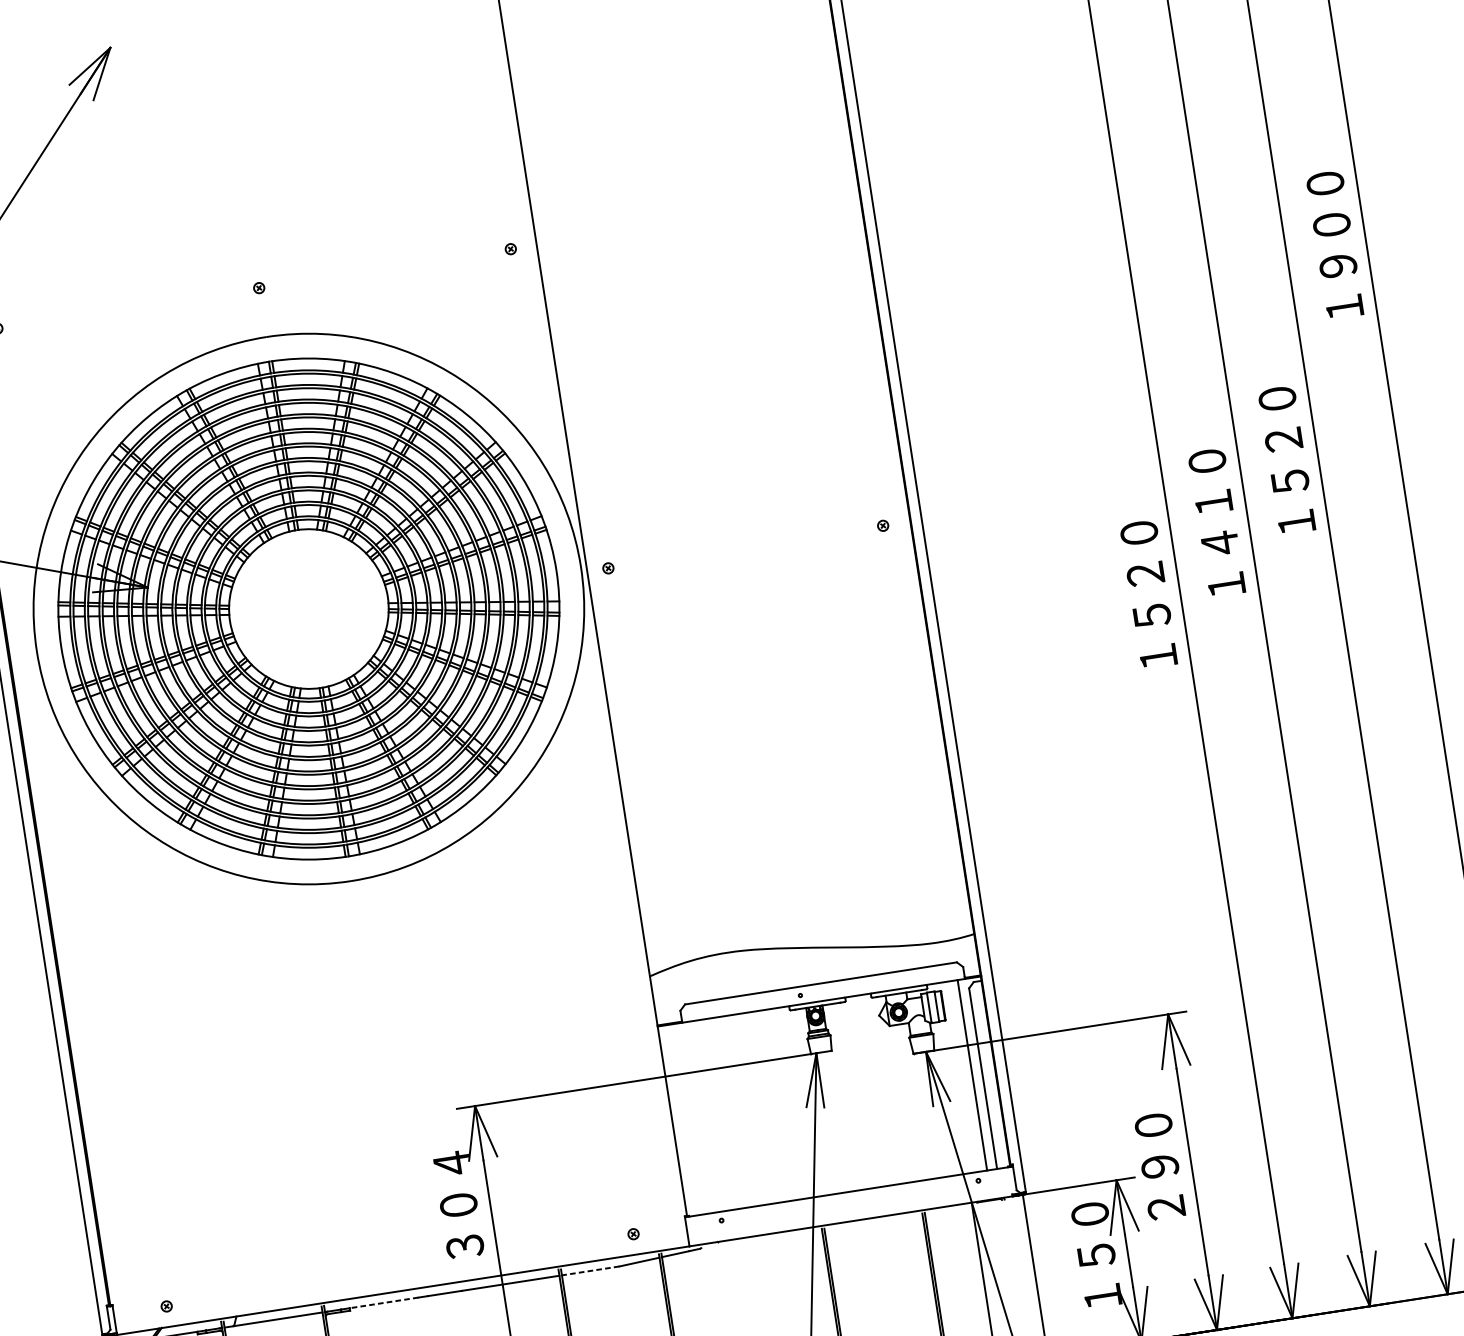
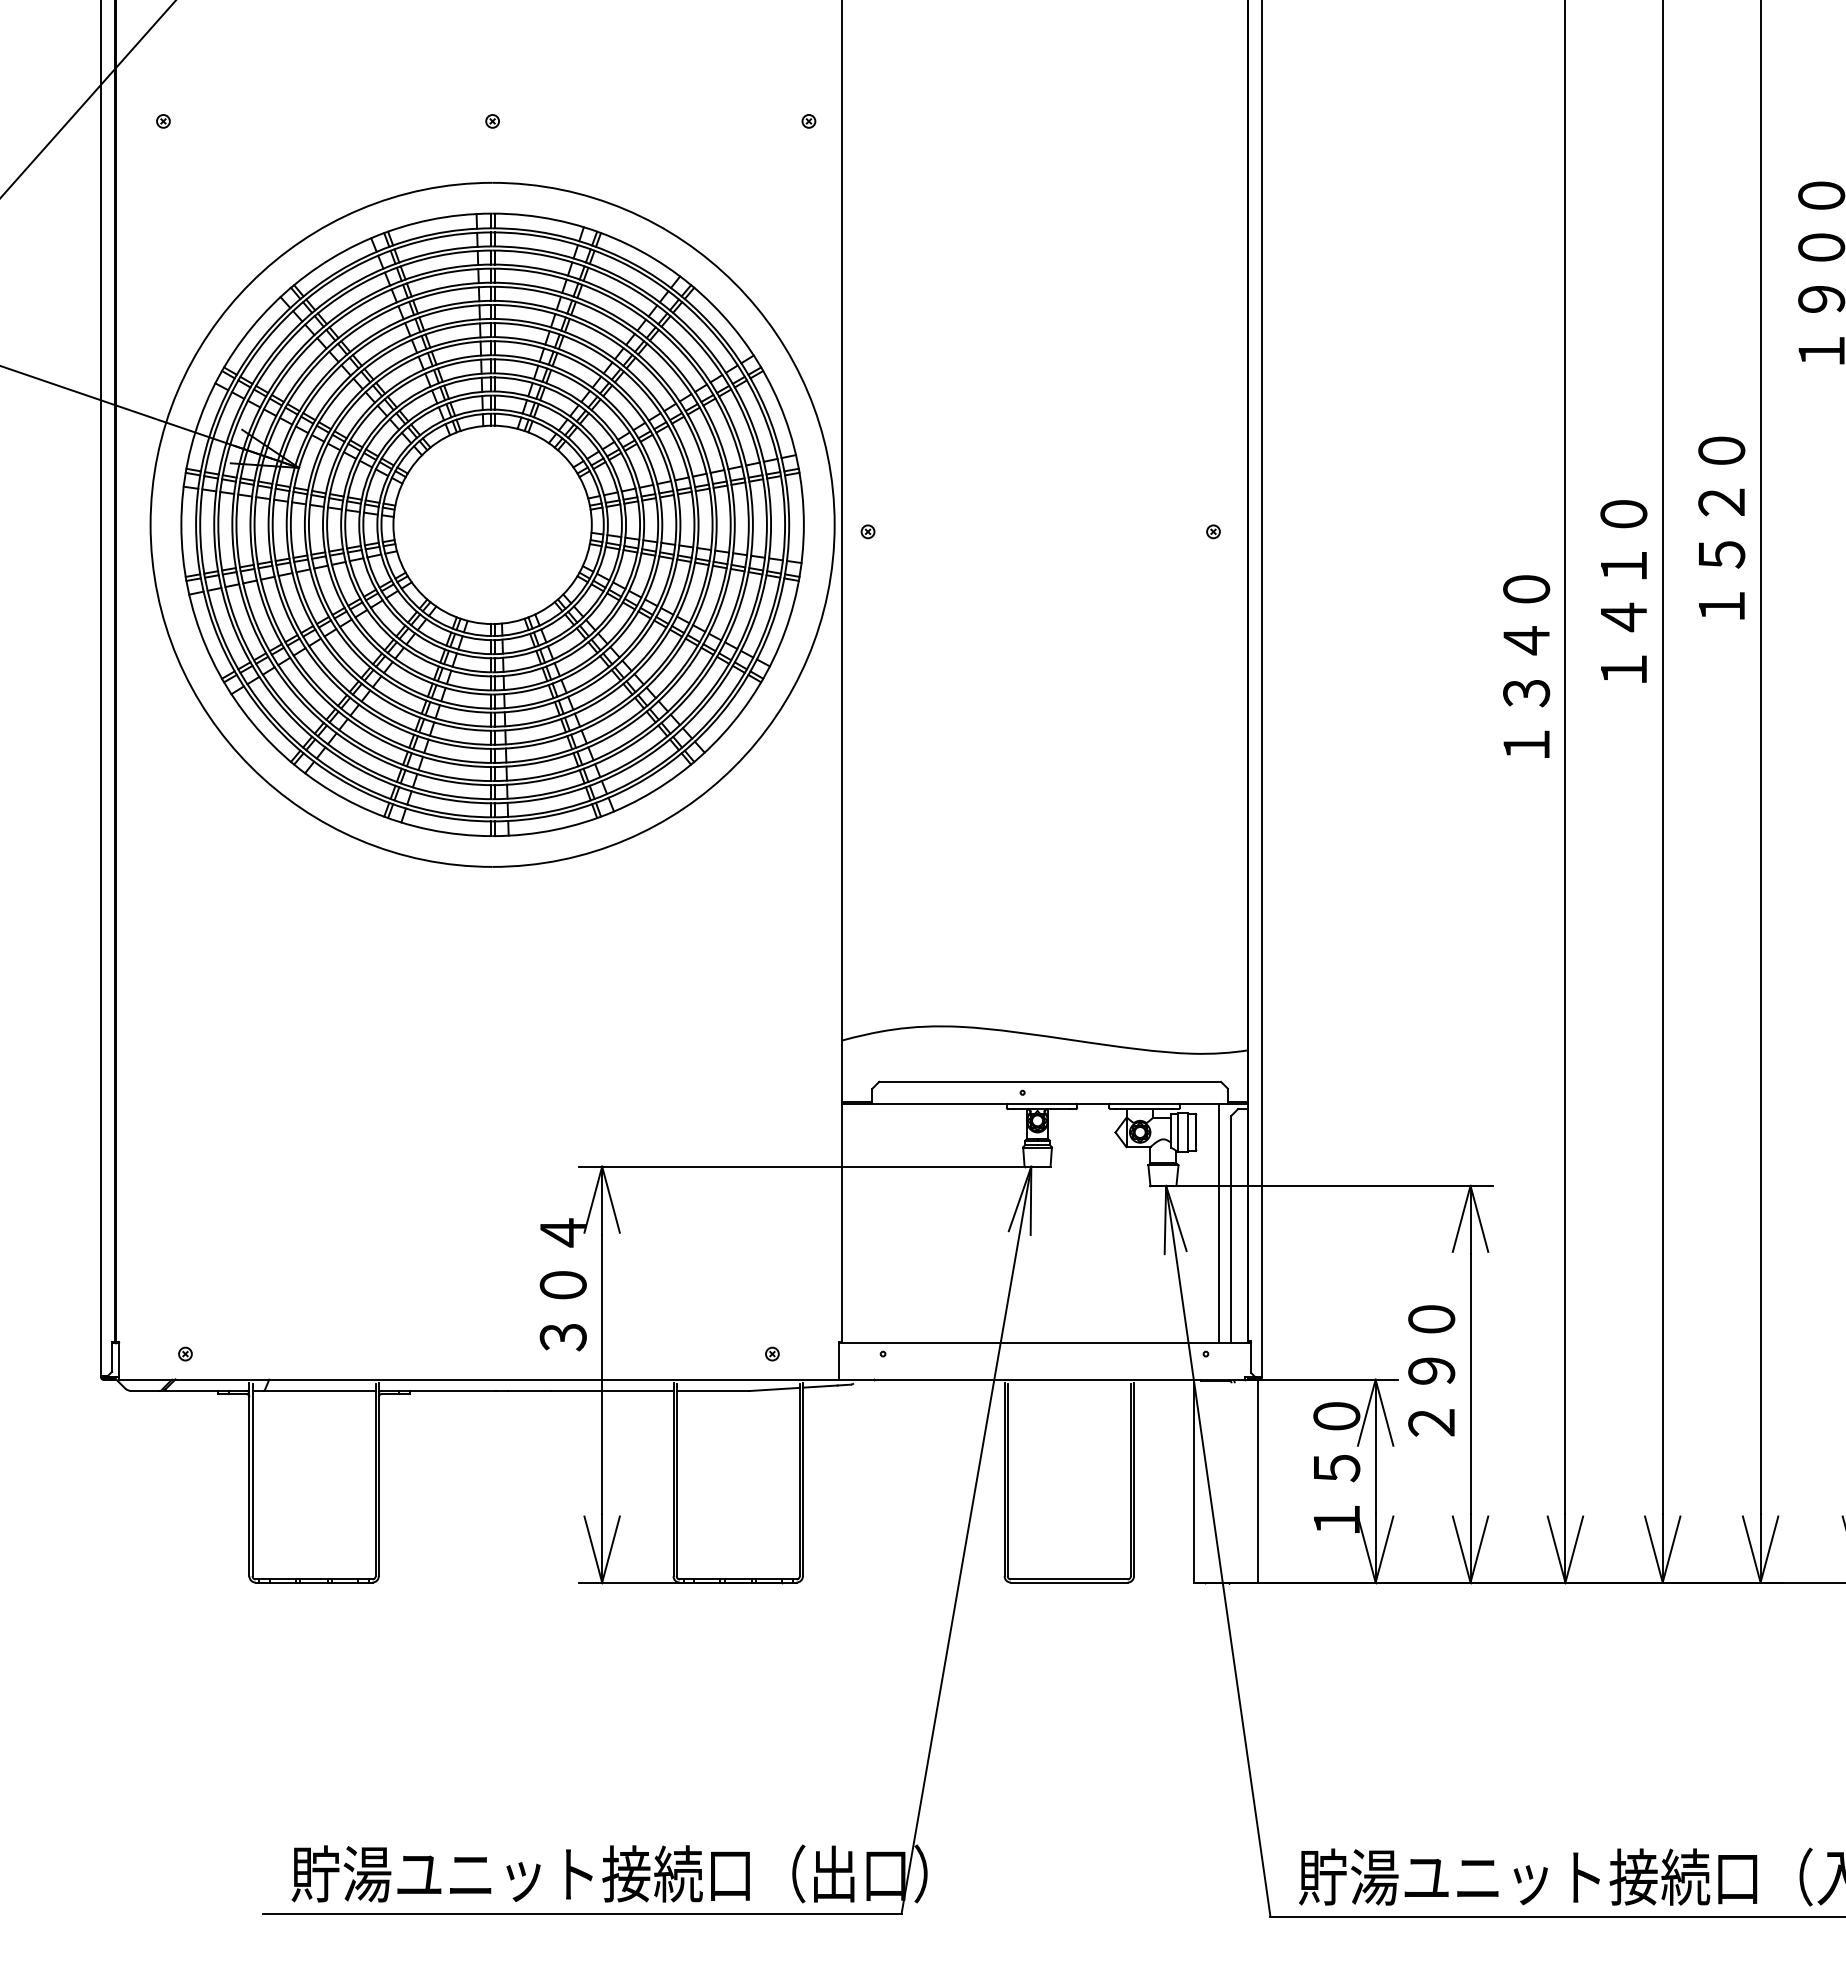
text: (1148, 594) -> (1526, 666), １５２０ -> １３４０
line: (590, 1271) -> (712, 1391), dashed -> solid
line: (383, 1303) -> (452, 1391), dashed -> solid

